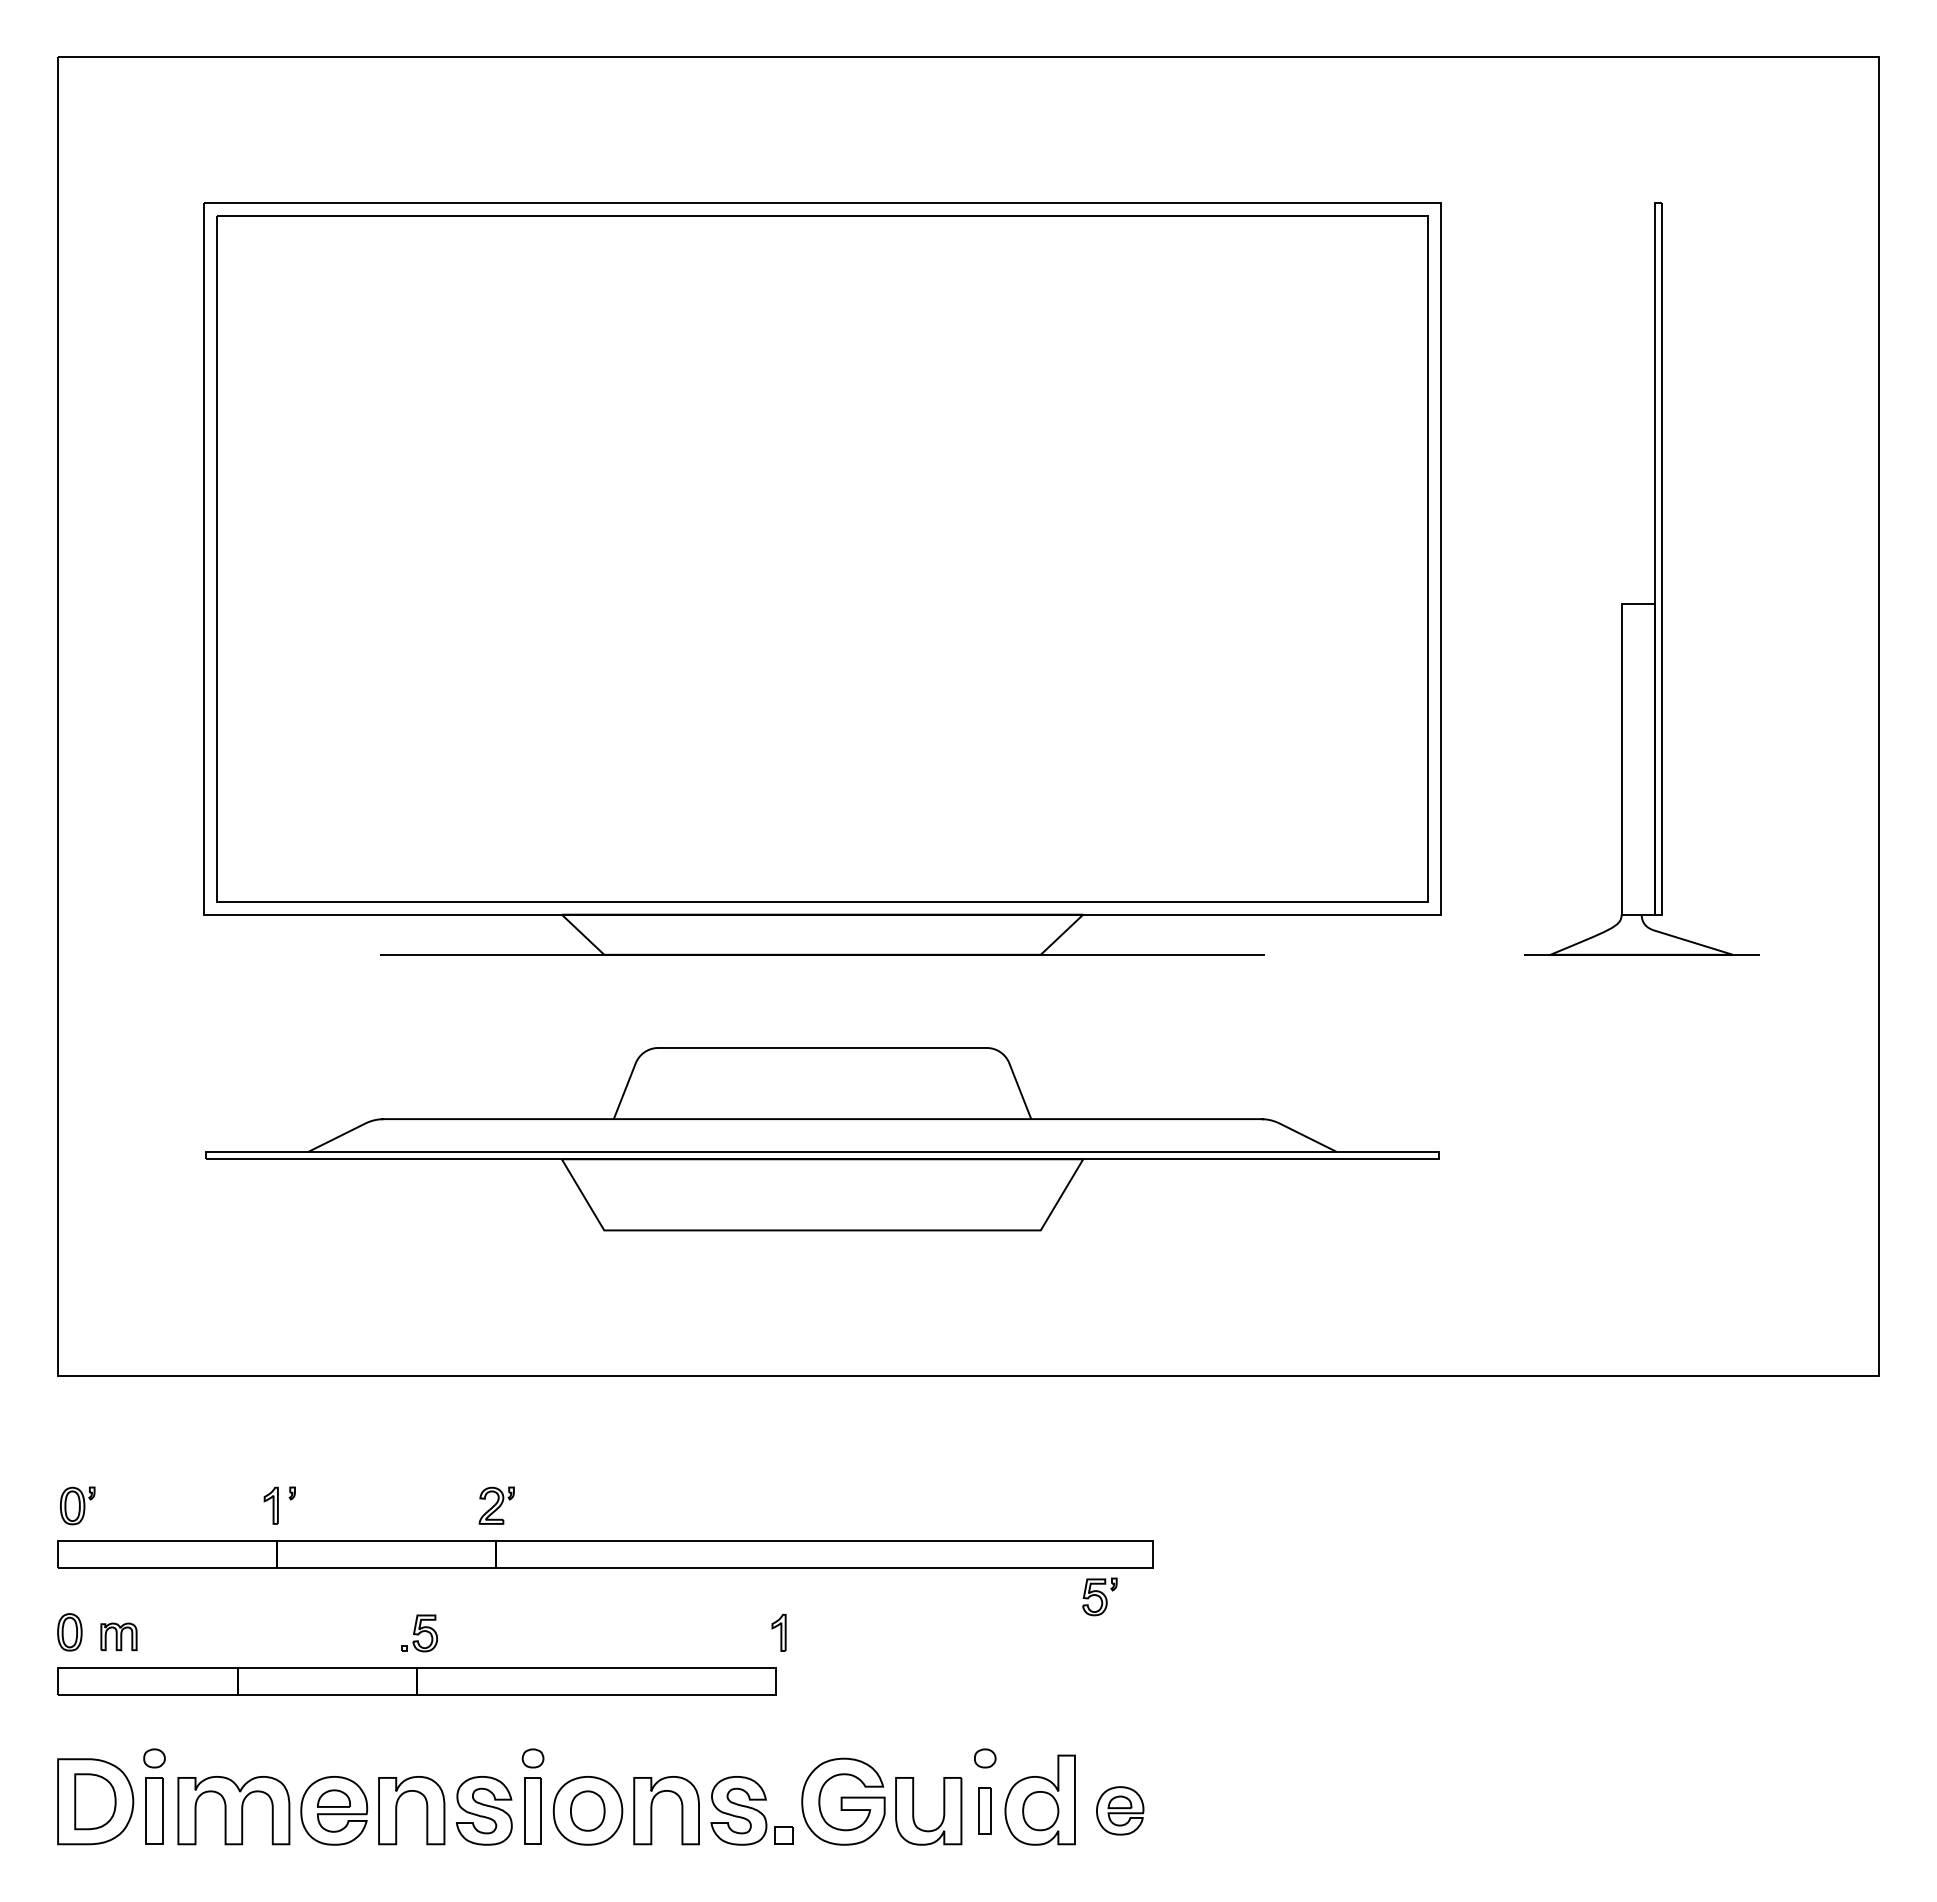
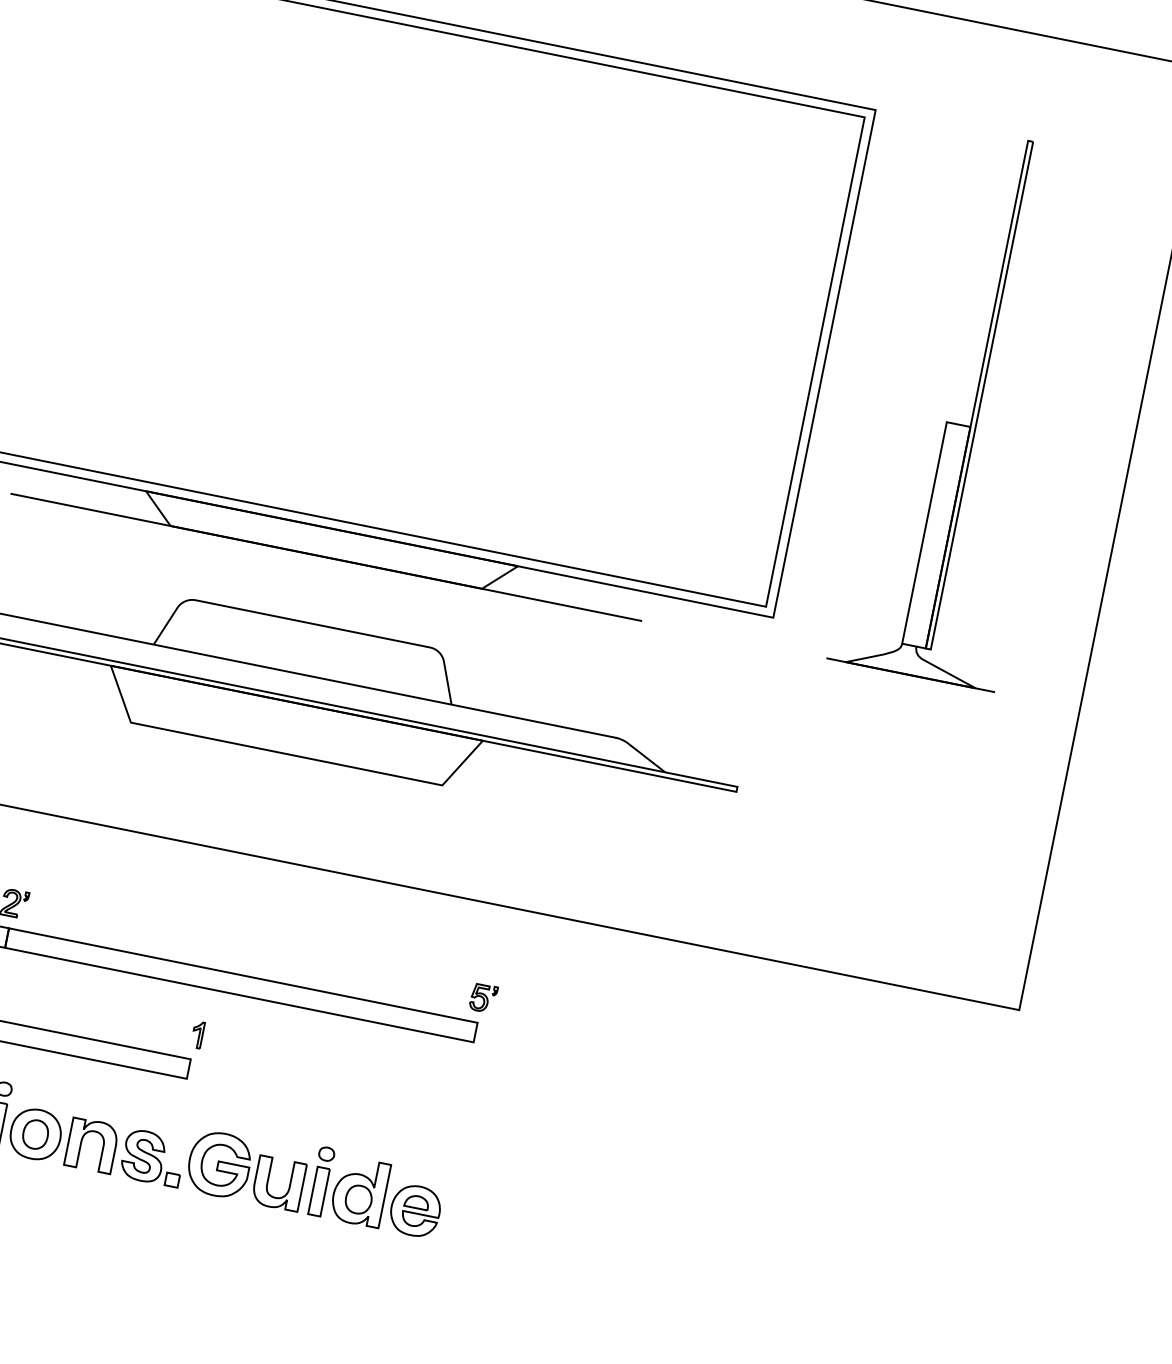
part: (1099, 1596) -> (483, 997), moved
part: (984, 1810) -> (318, 1191), size x1.43
part: (1120, 1810) -> (415, 1210), size x1.43

